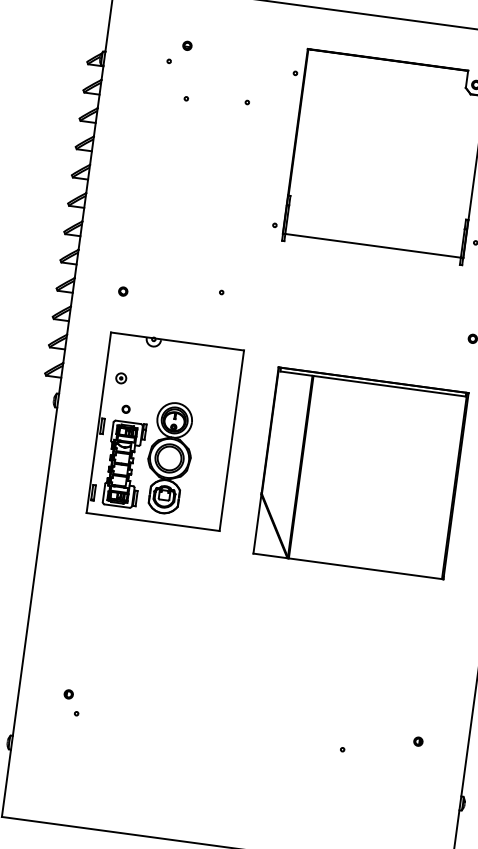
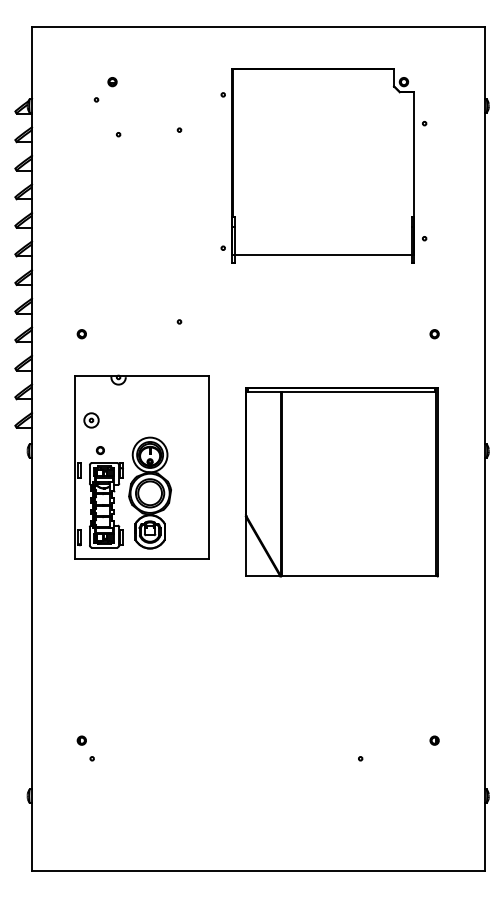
part: (121, 378) -> (91, 420), size x1.43

